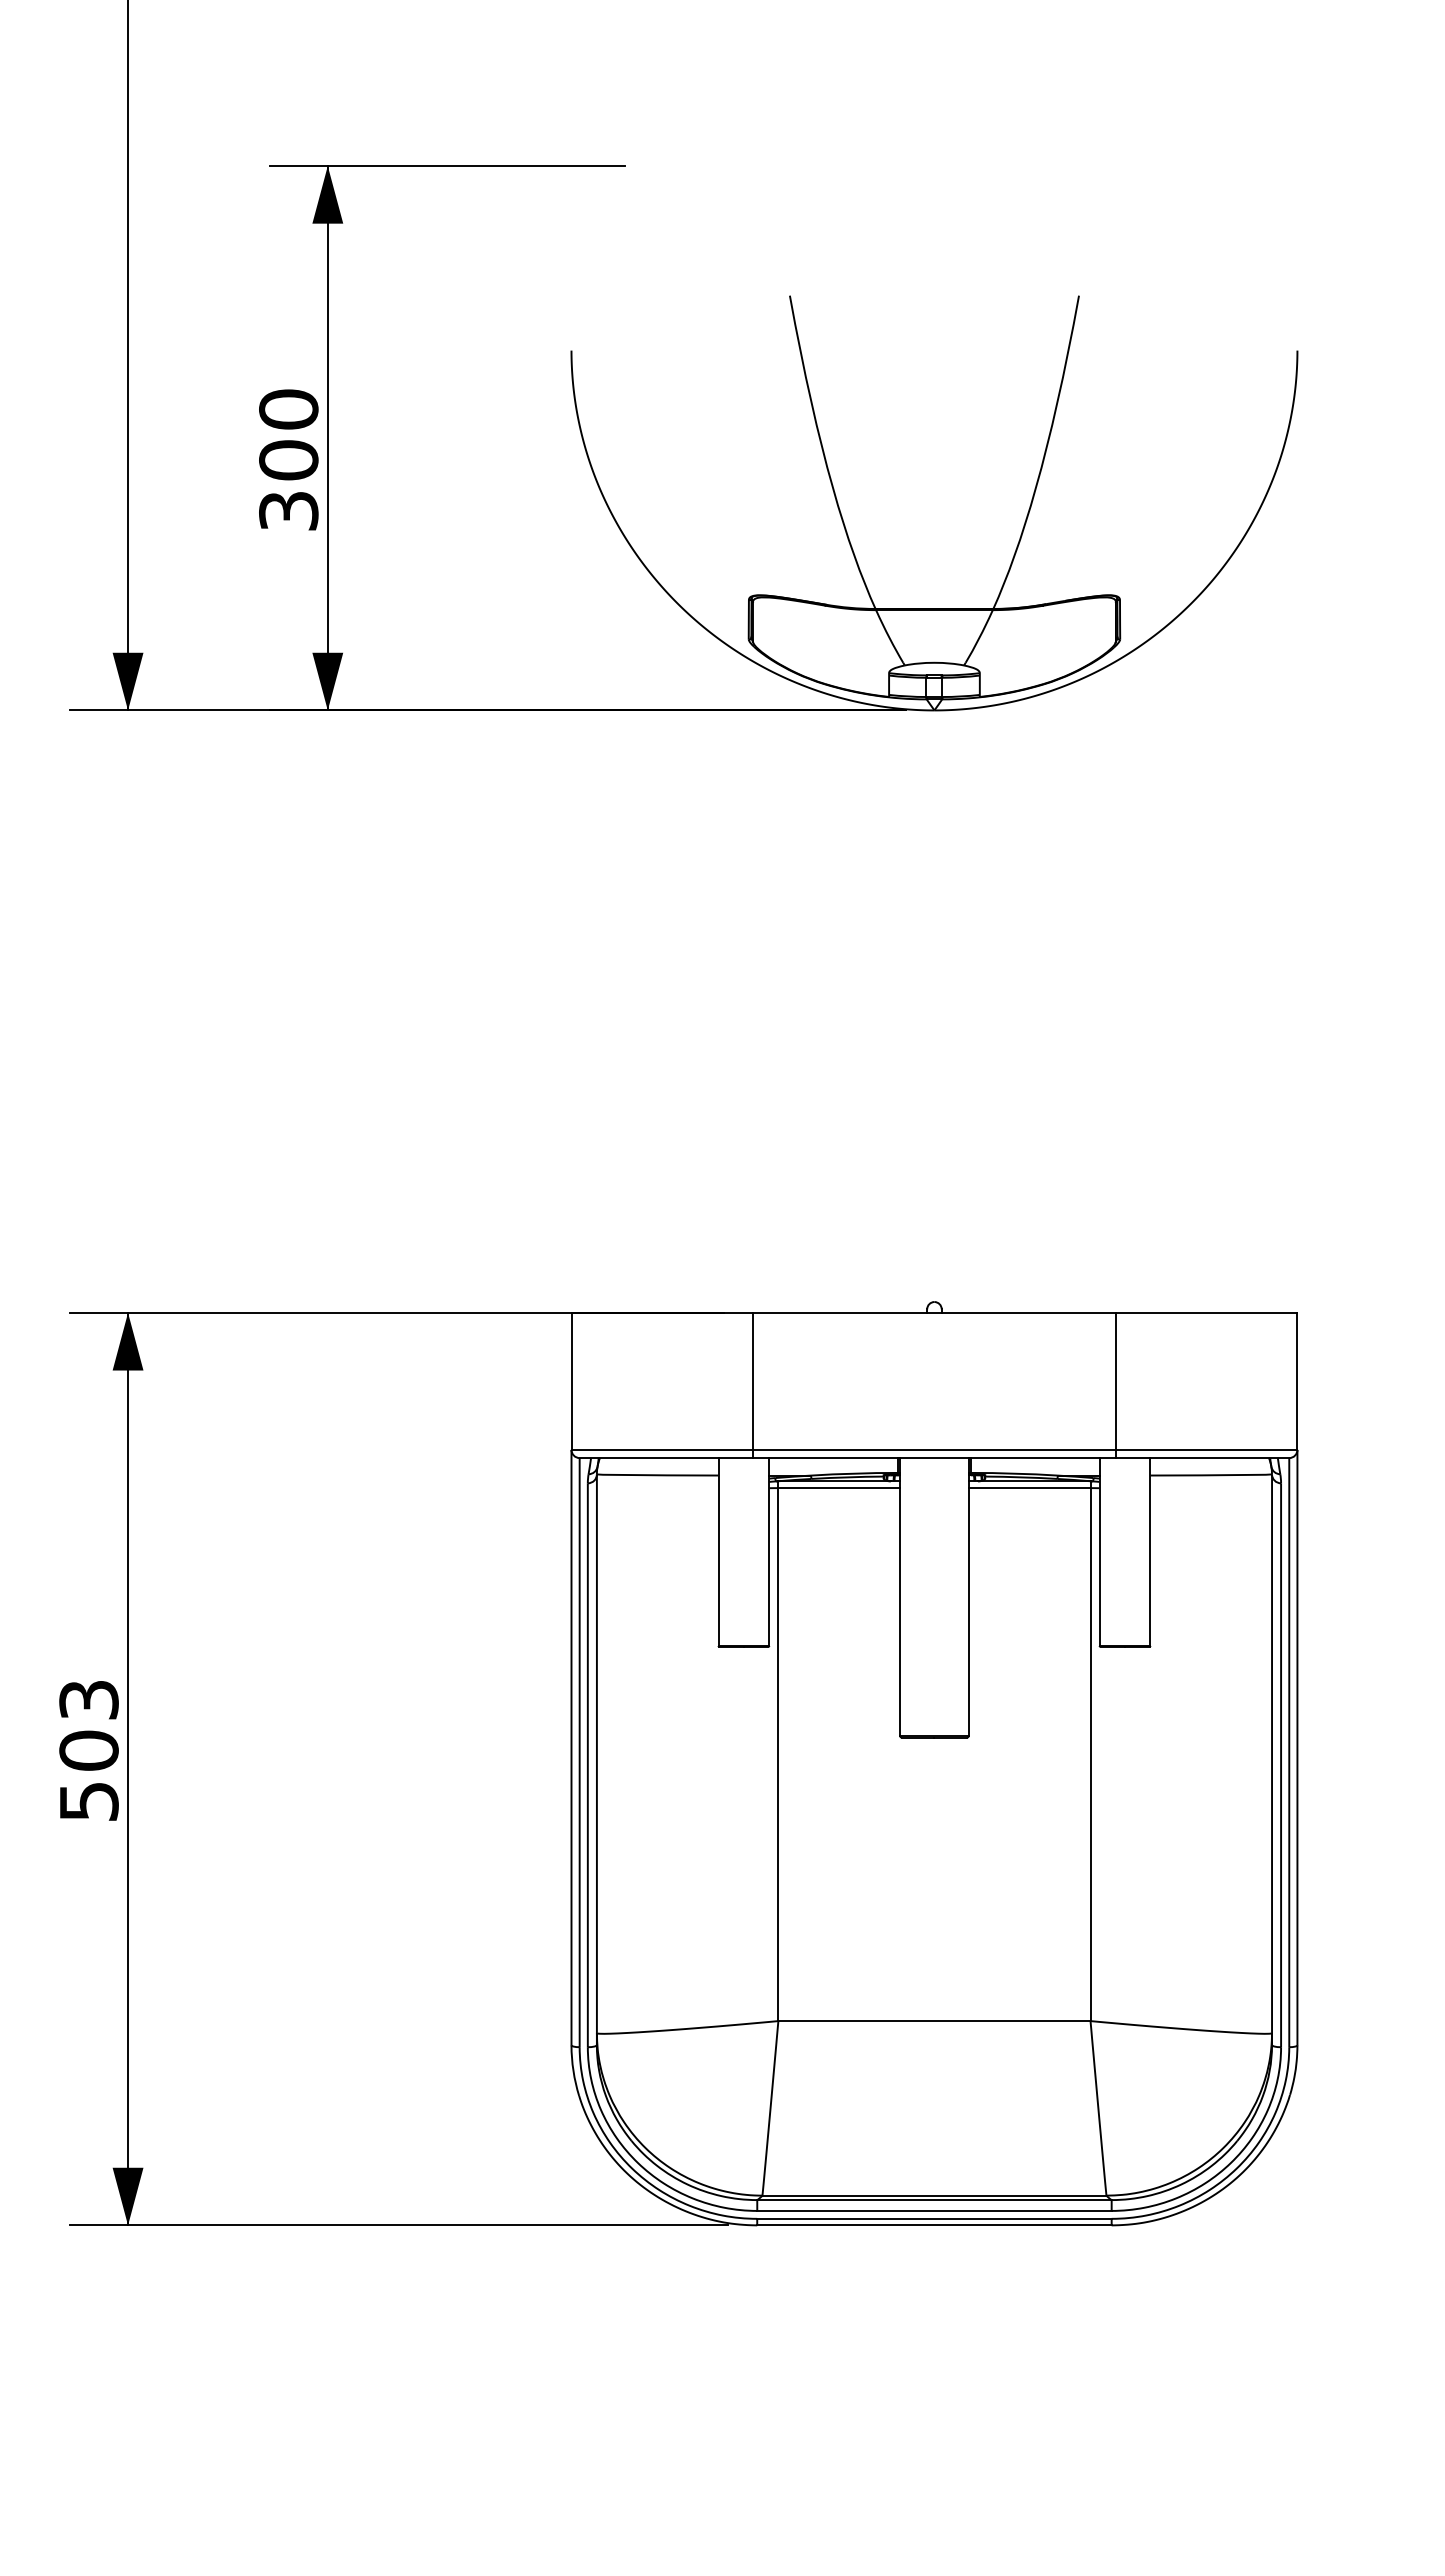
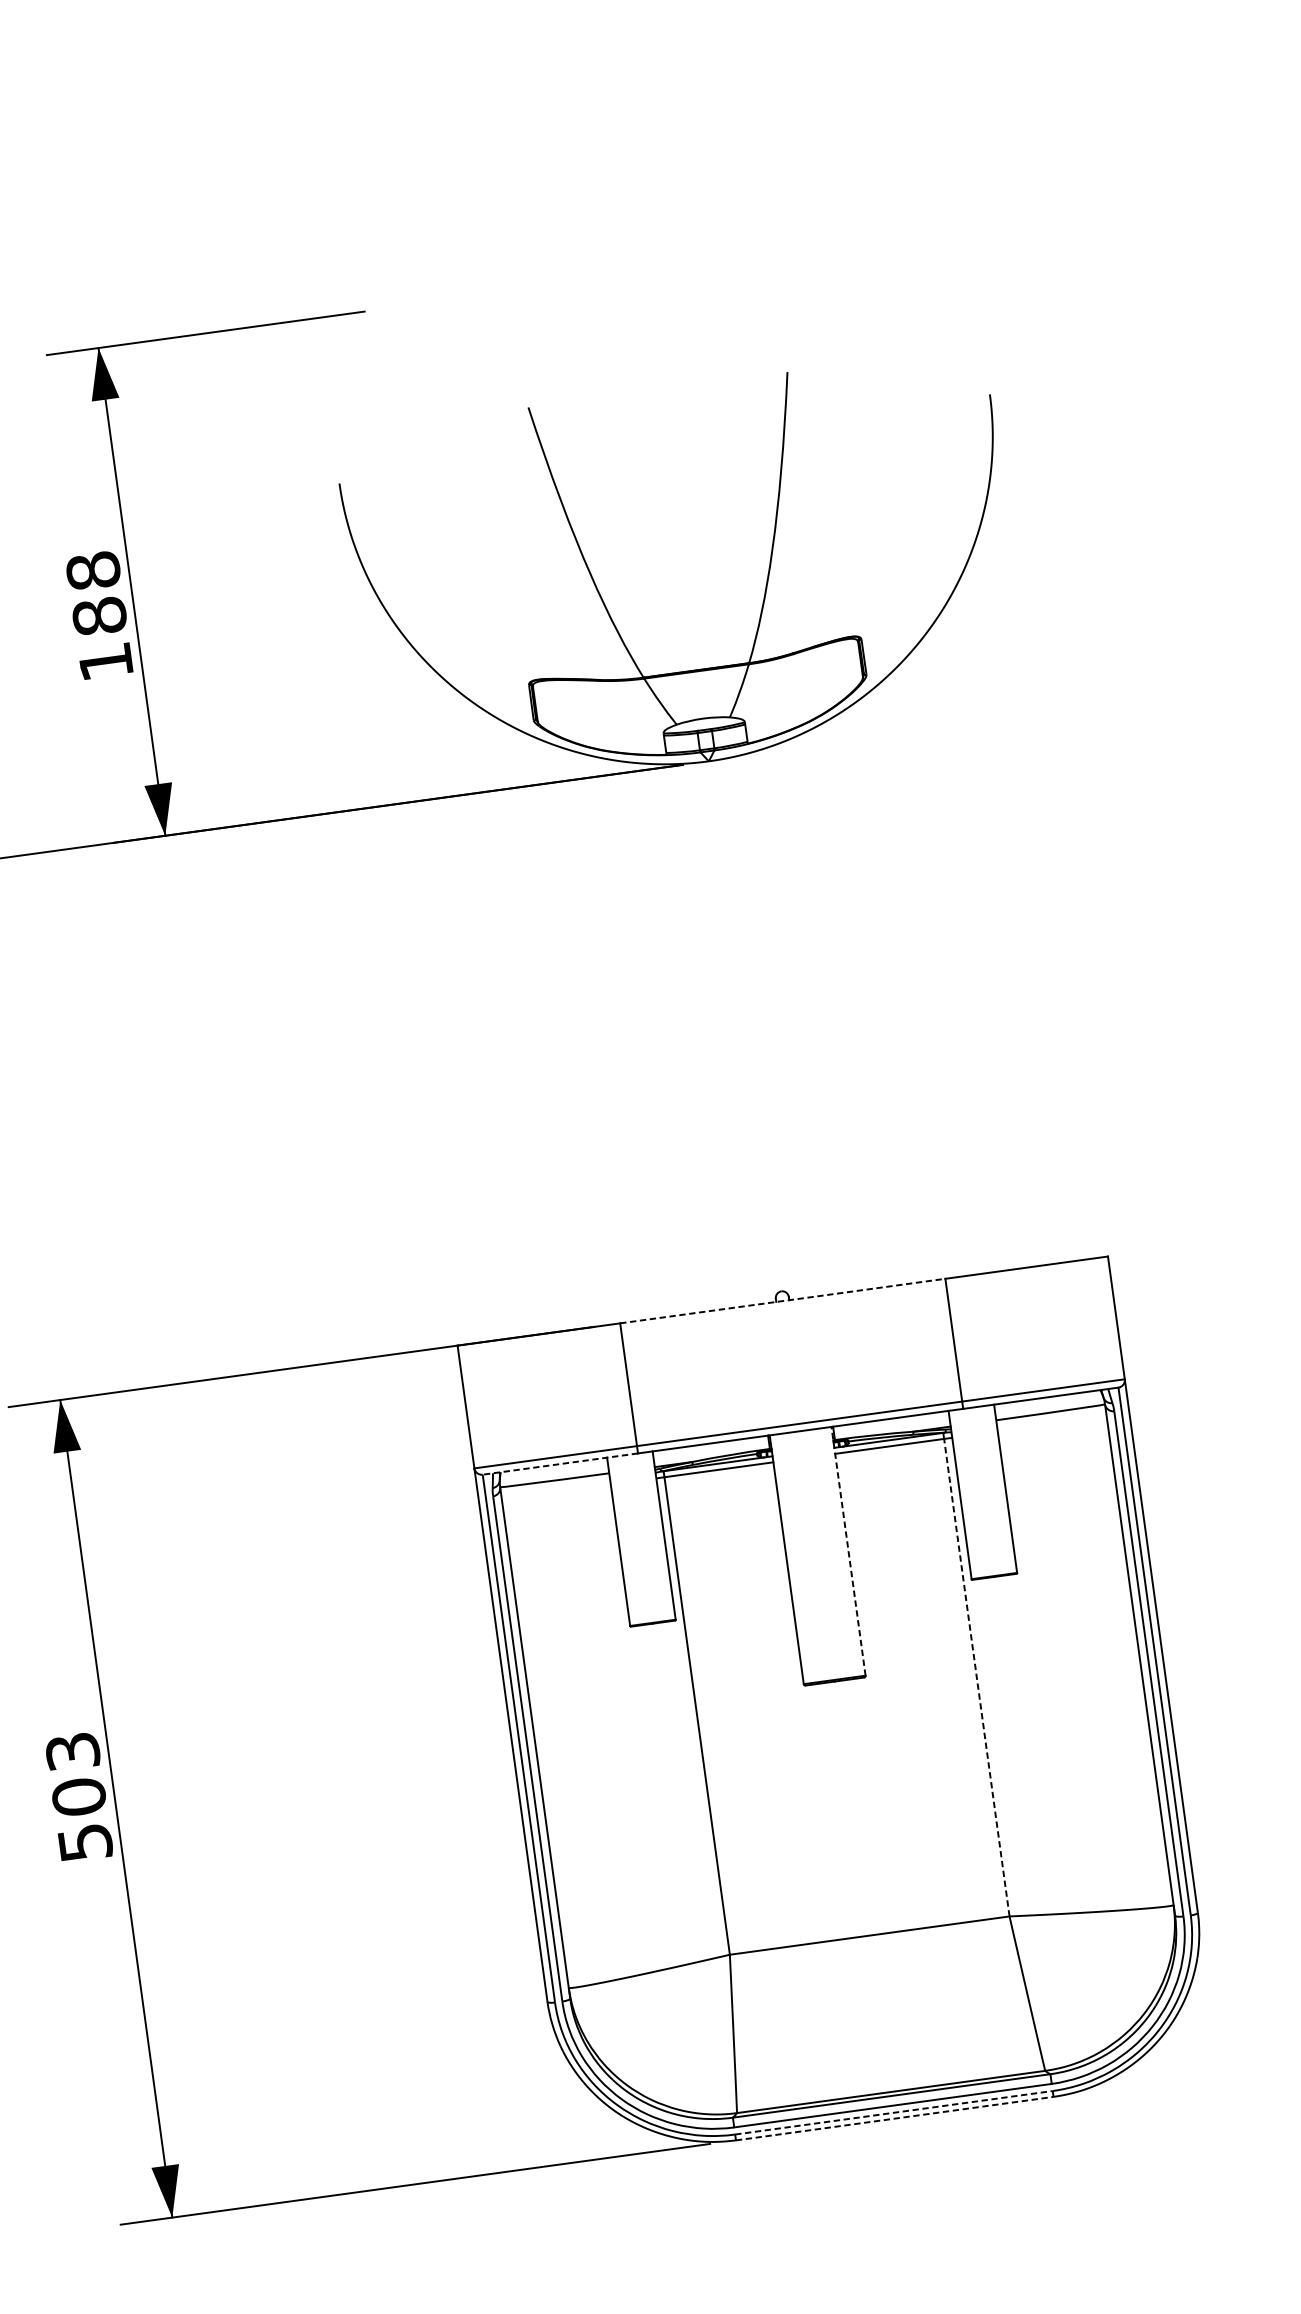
text: (288, 459) -> (99, 615), 300 -> 188
line: (934, 1312) -> (782, 1300), solid -> dashed
line: (666, 1458) -> (560, 1464), solid -> dashed
line: (968, 1596) -> (848, 1551), solid -> dashed
line: (1090, 1754) -> (976, 1677), solid -> dashed
line: (934, 2218) -> (893, 2112), solid -> dashed
line: (934, 2225) -> (894, 2118), solid -> dashed

